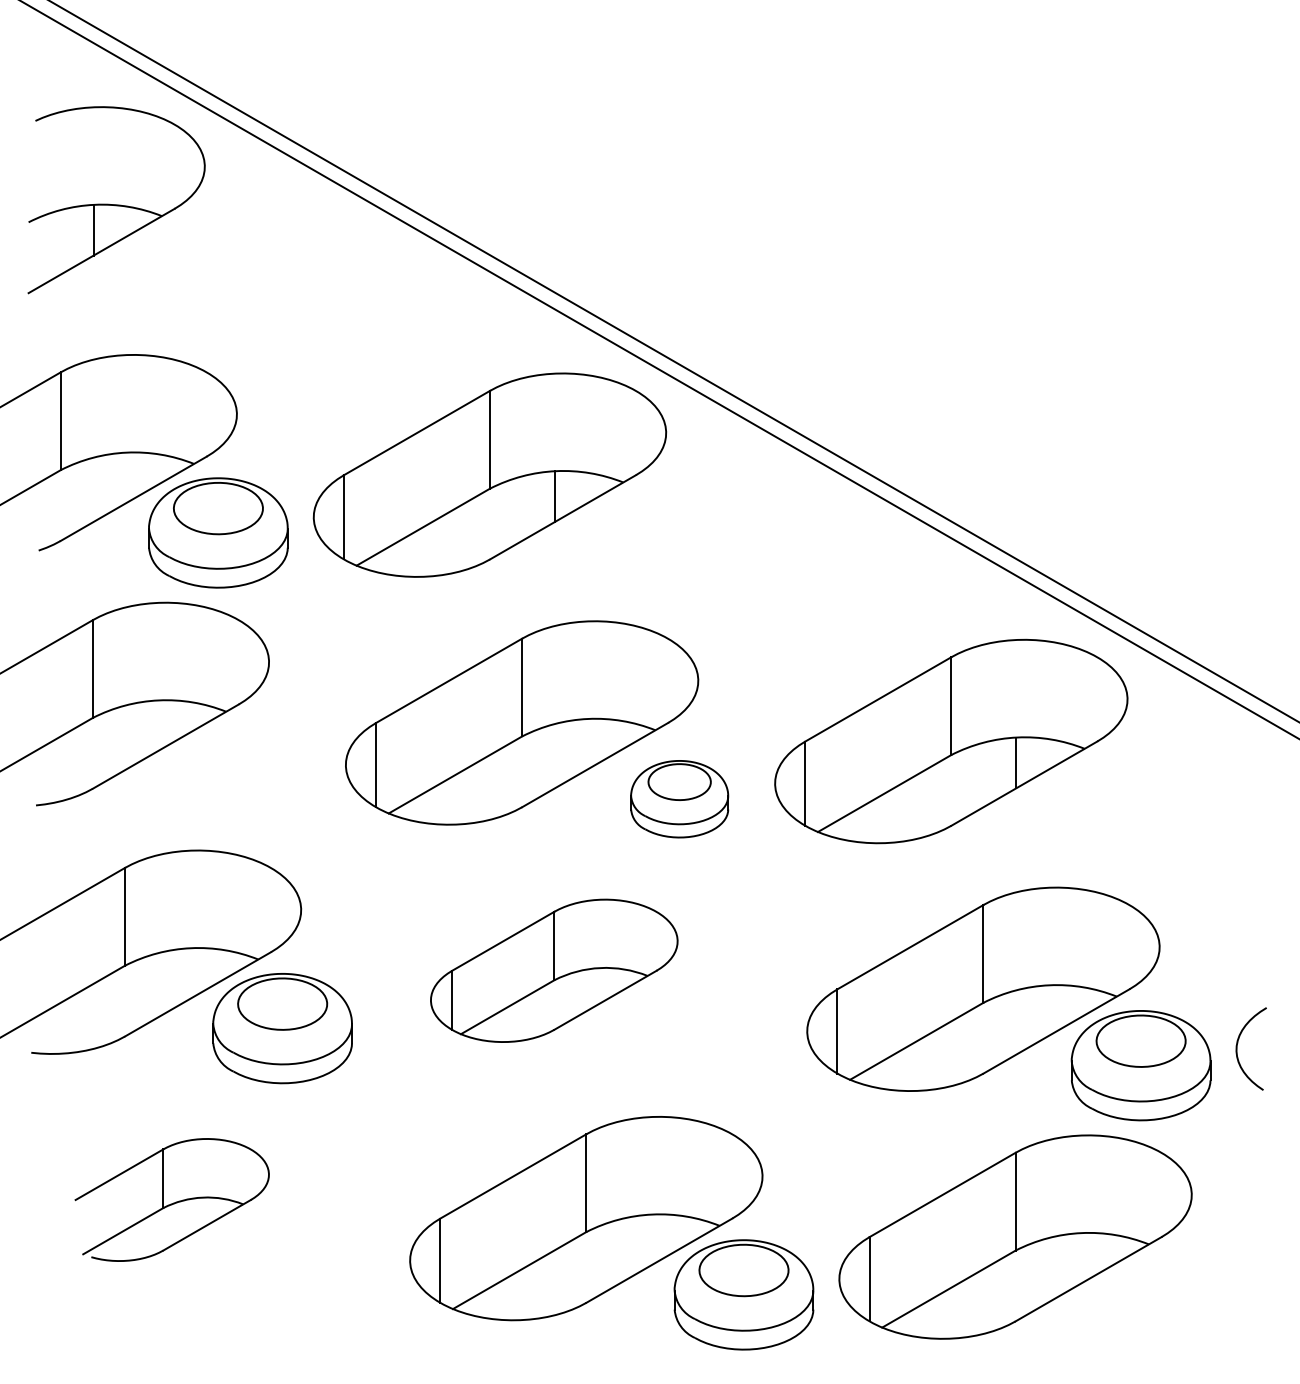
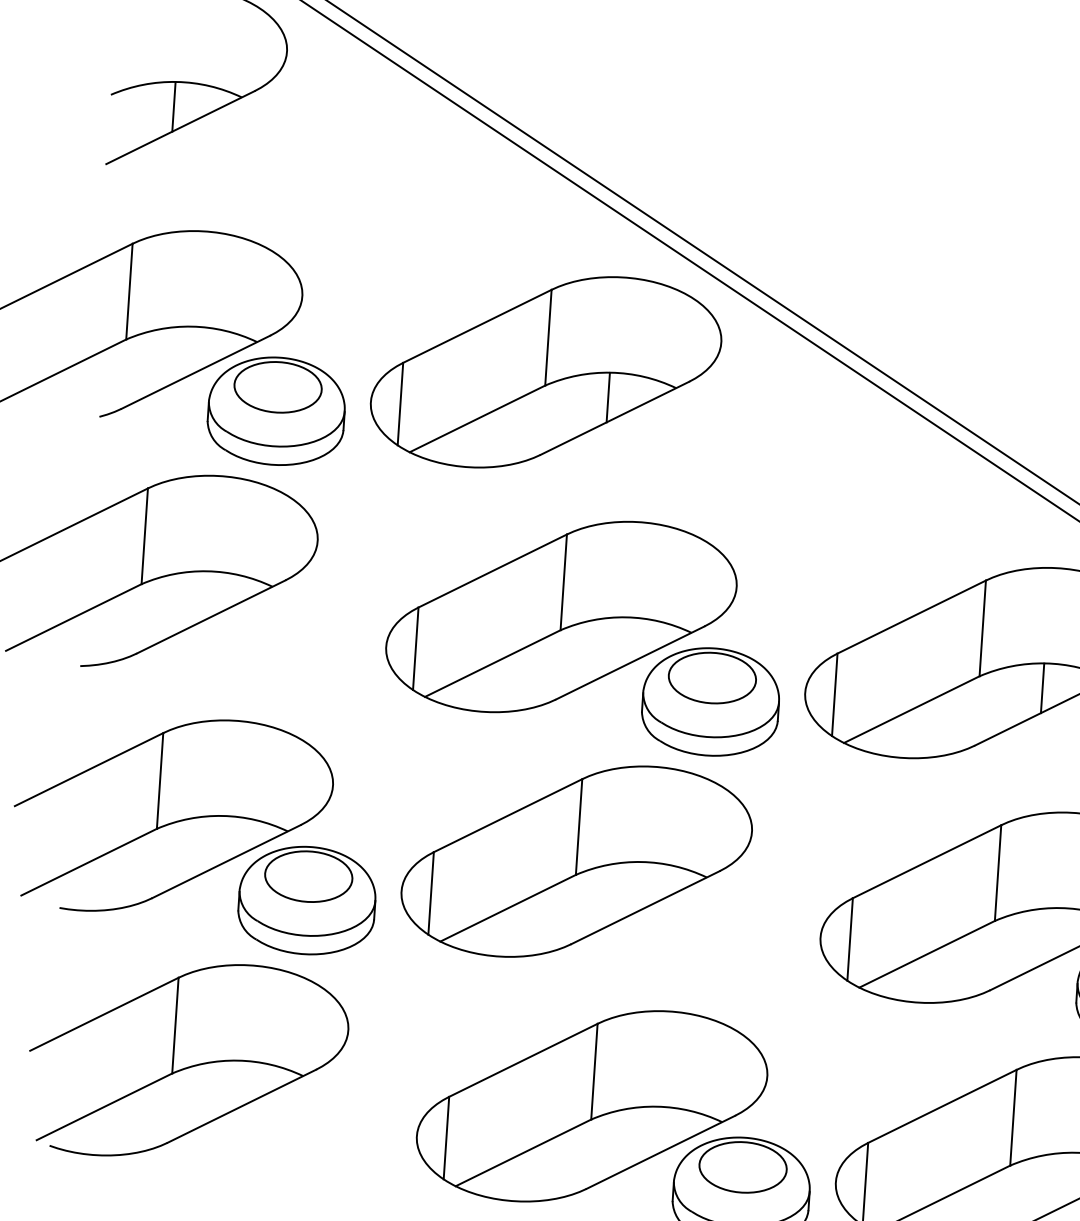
part: (679, 798) -> (710, 701), size x1.43
part: (554, 970) -> (577, 861), size x1.43
part: (172, 1199) -> (188, 1060), size x1.67

